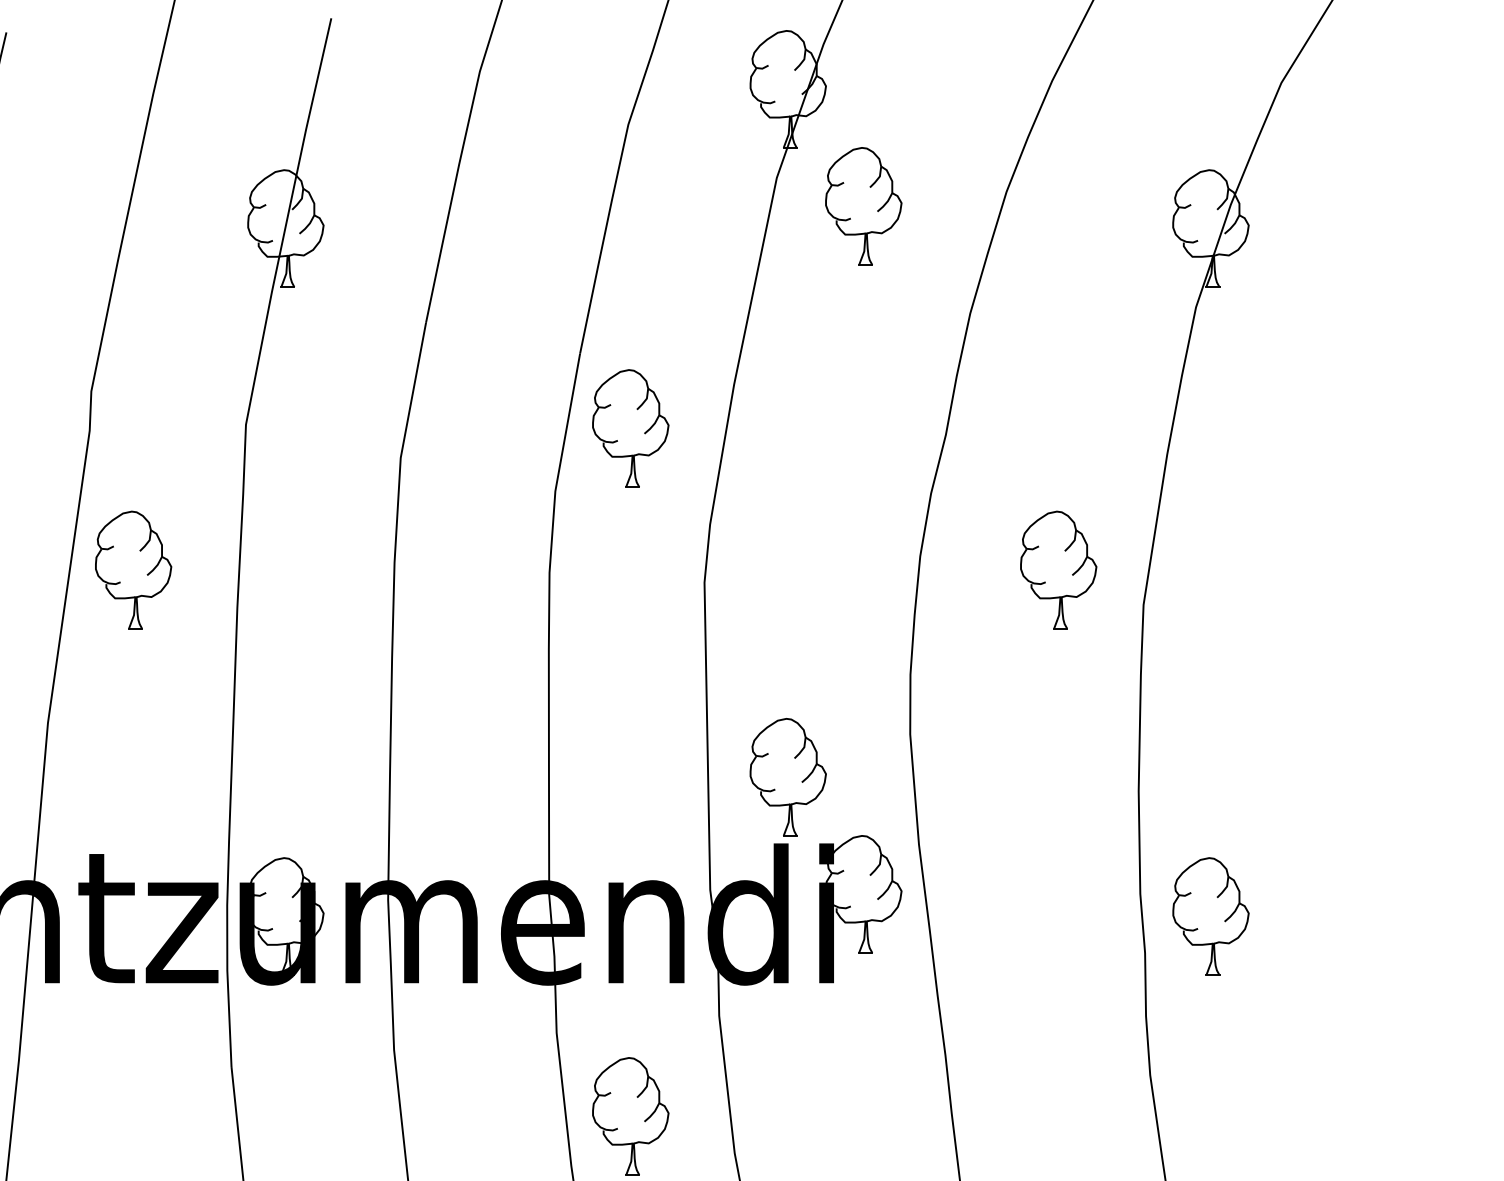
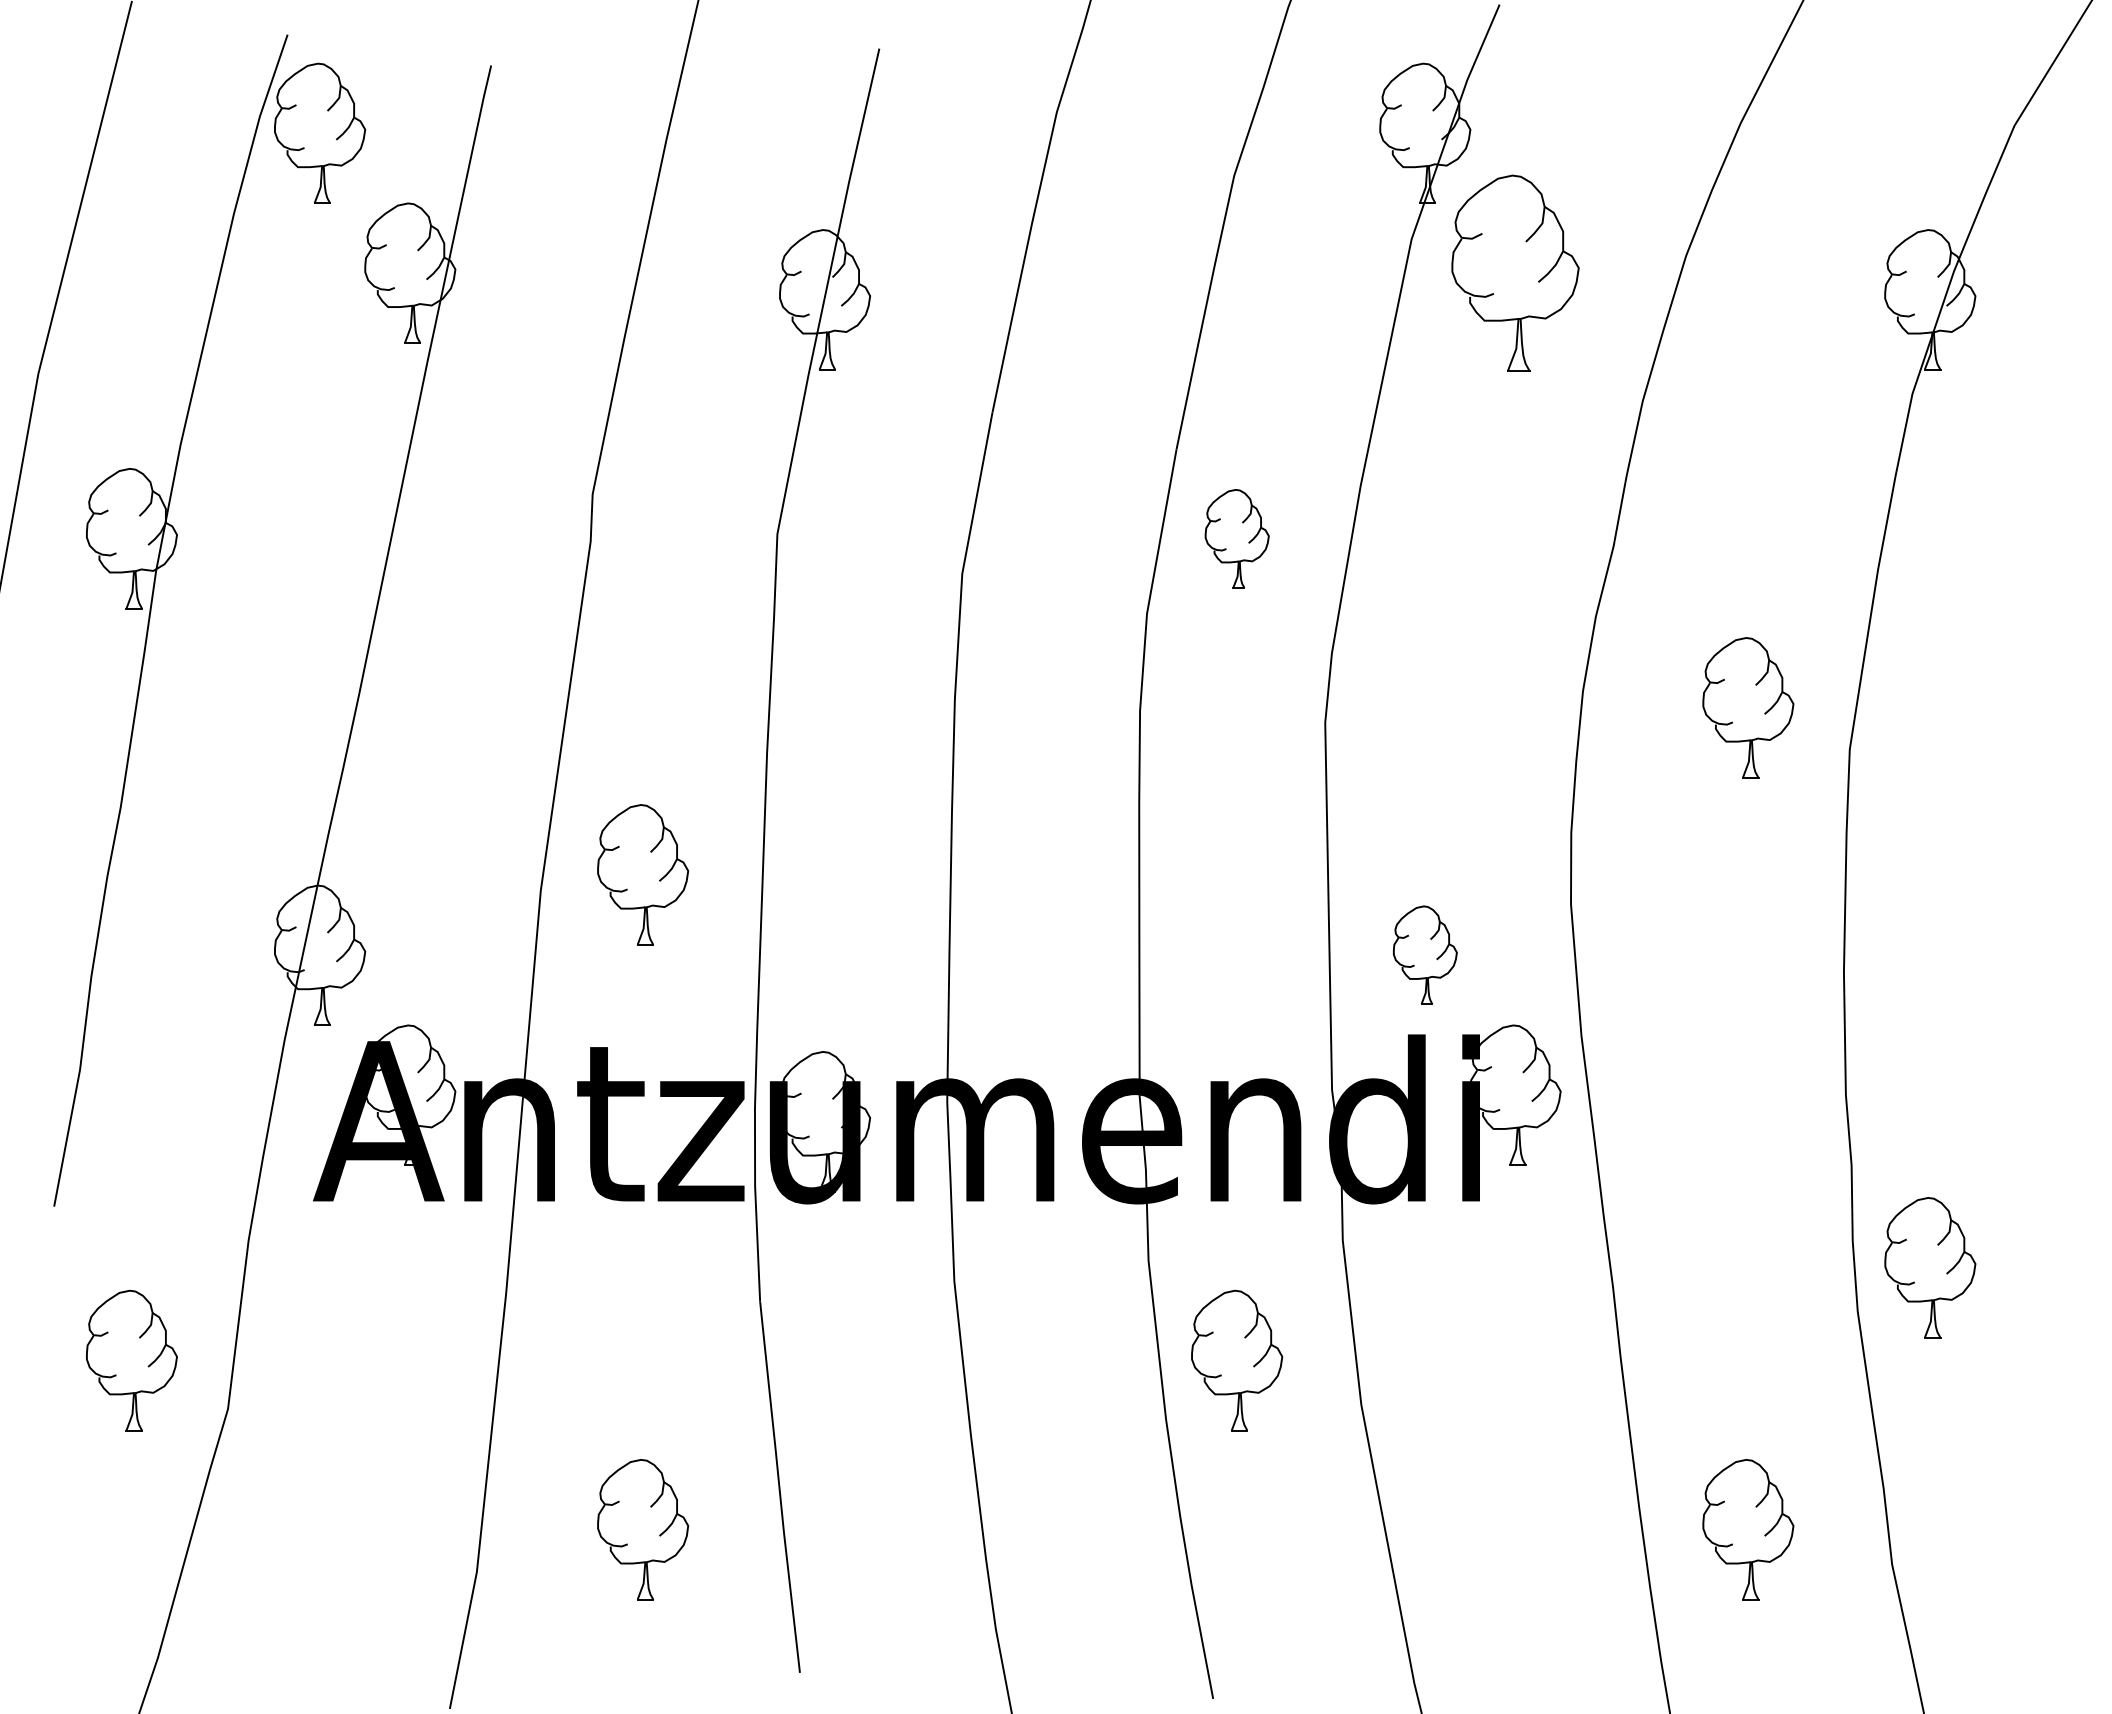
part: (863, 205) -> (1515, 272), size x1.4
part: (631, 428) -> (1237, 538), size x0.7
part: (133, 569) -> (643, 874), moved
part: (788, 776) -> (1425, 954), size x0.7
part: (1211, 916) -> (1930, 1267), moved

